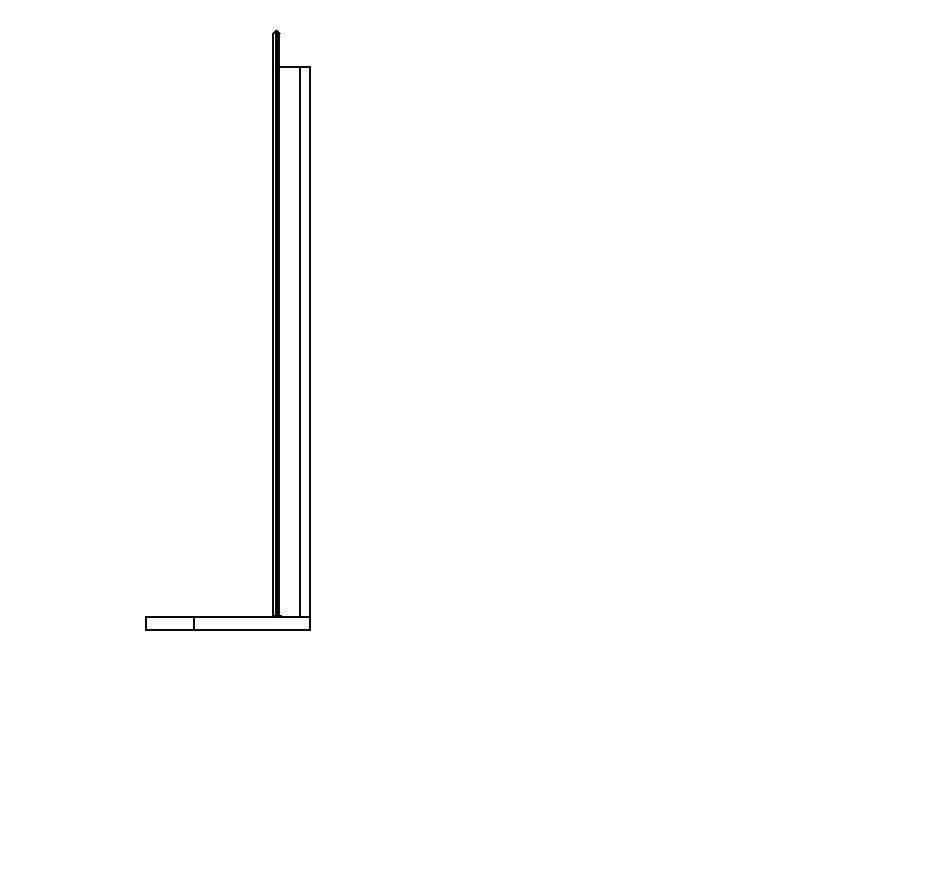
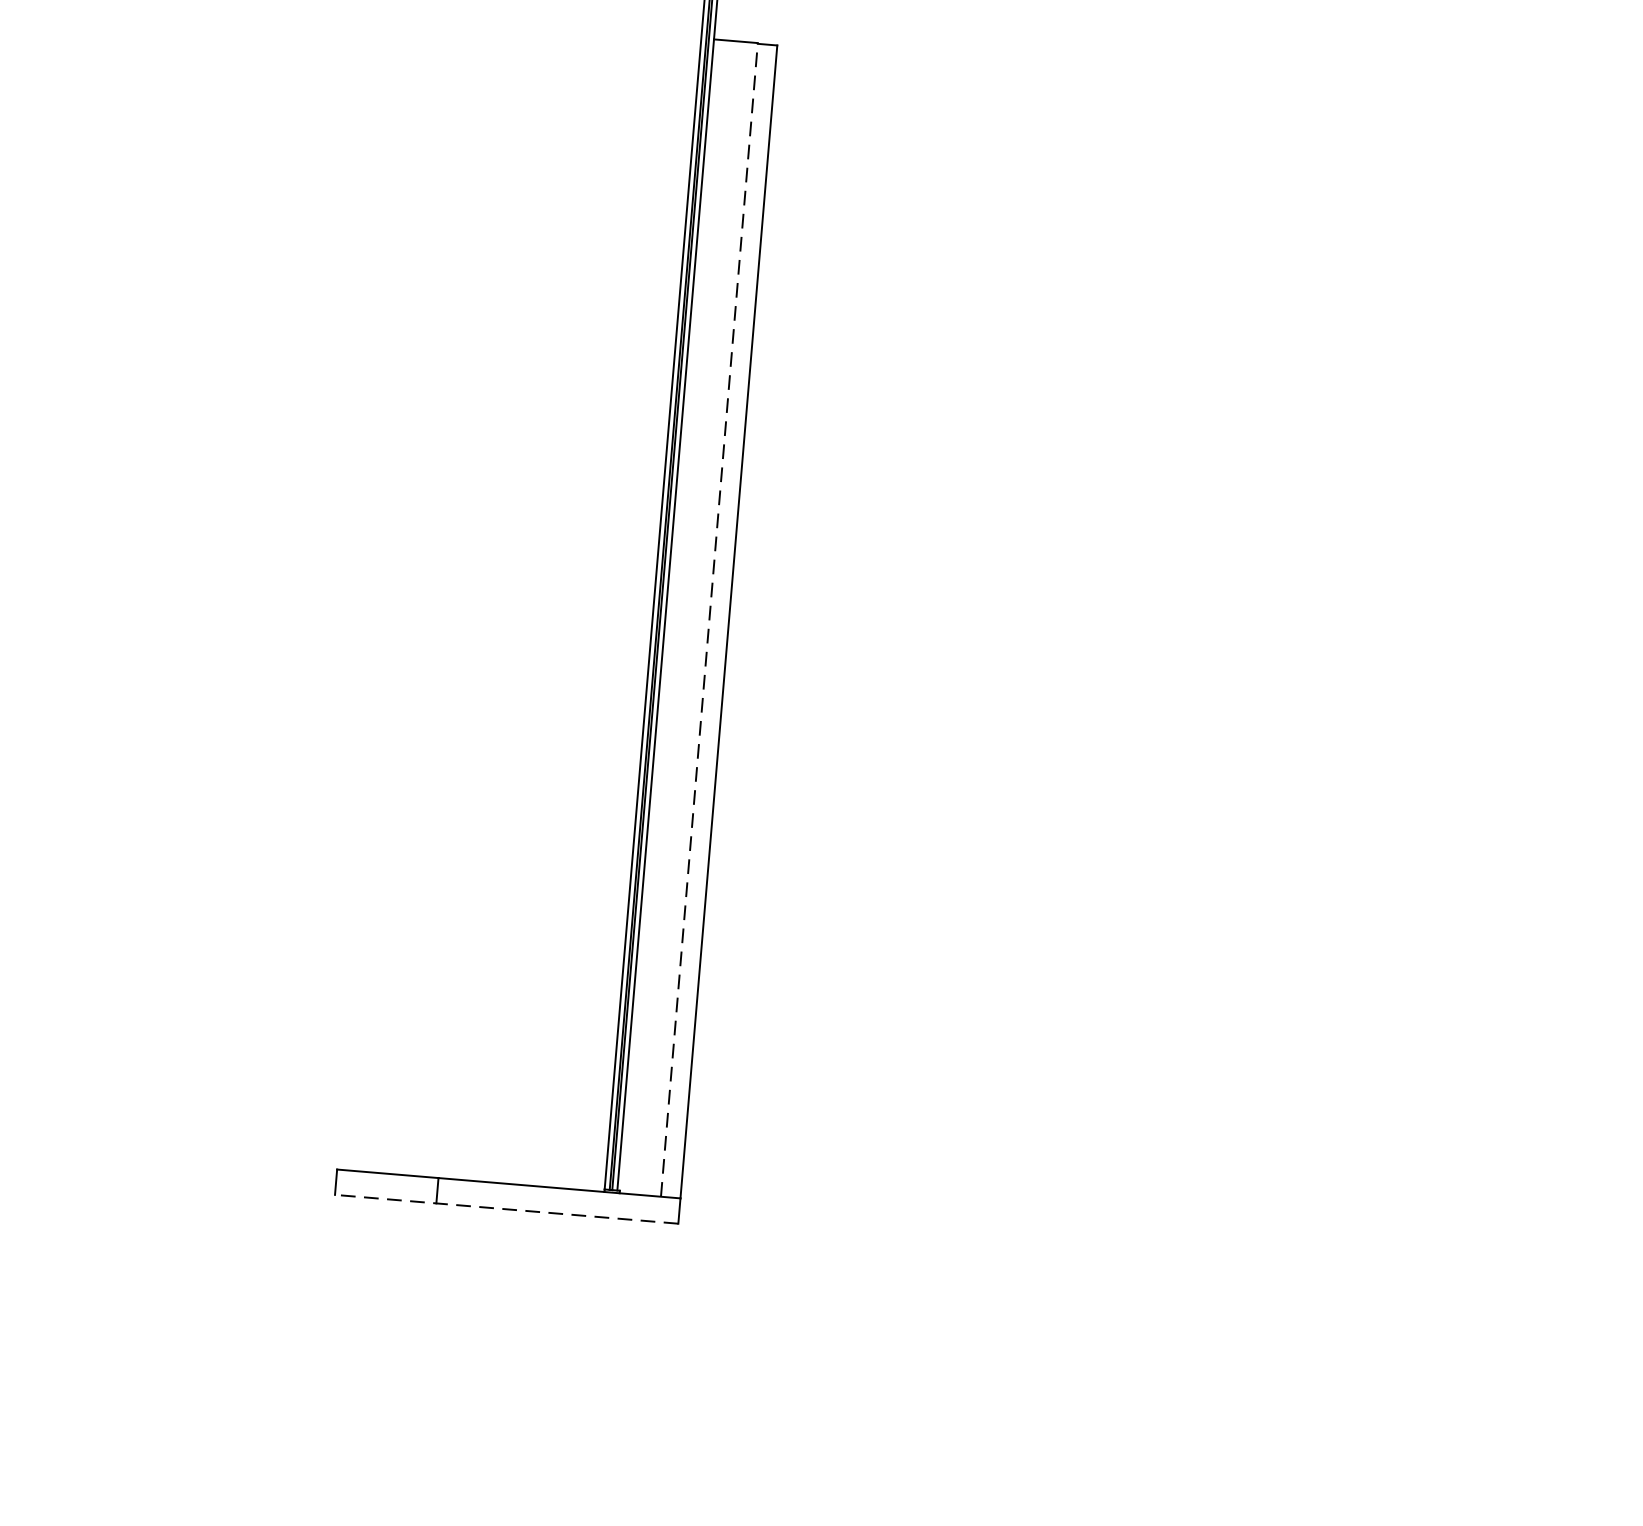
line: (300, 341) -> (709, 618), solid -> dashed
line: (227, 629) -> (506, 1209), solid -> dashed

